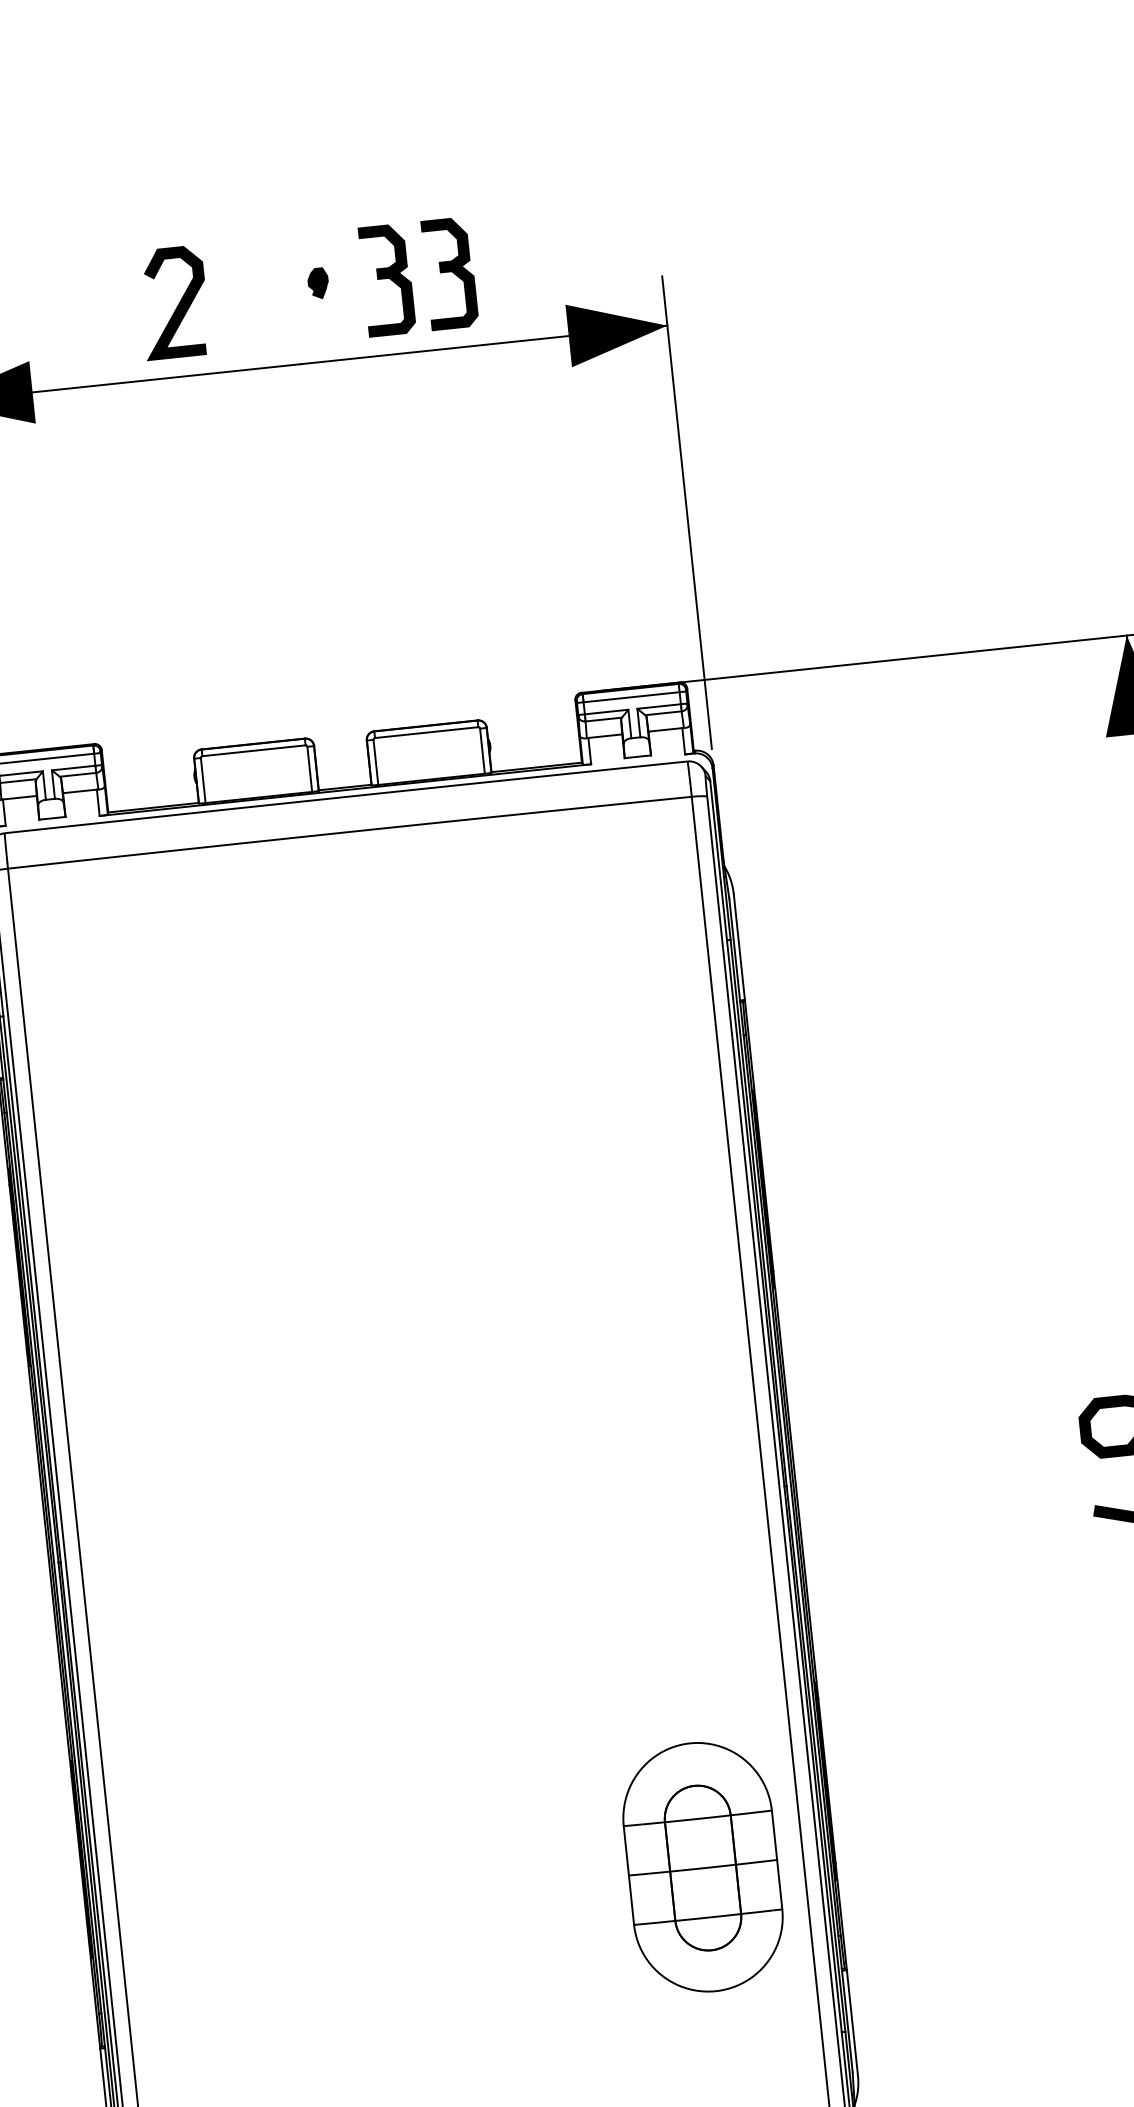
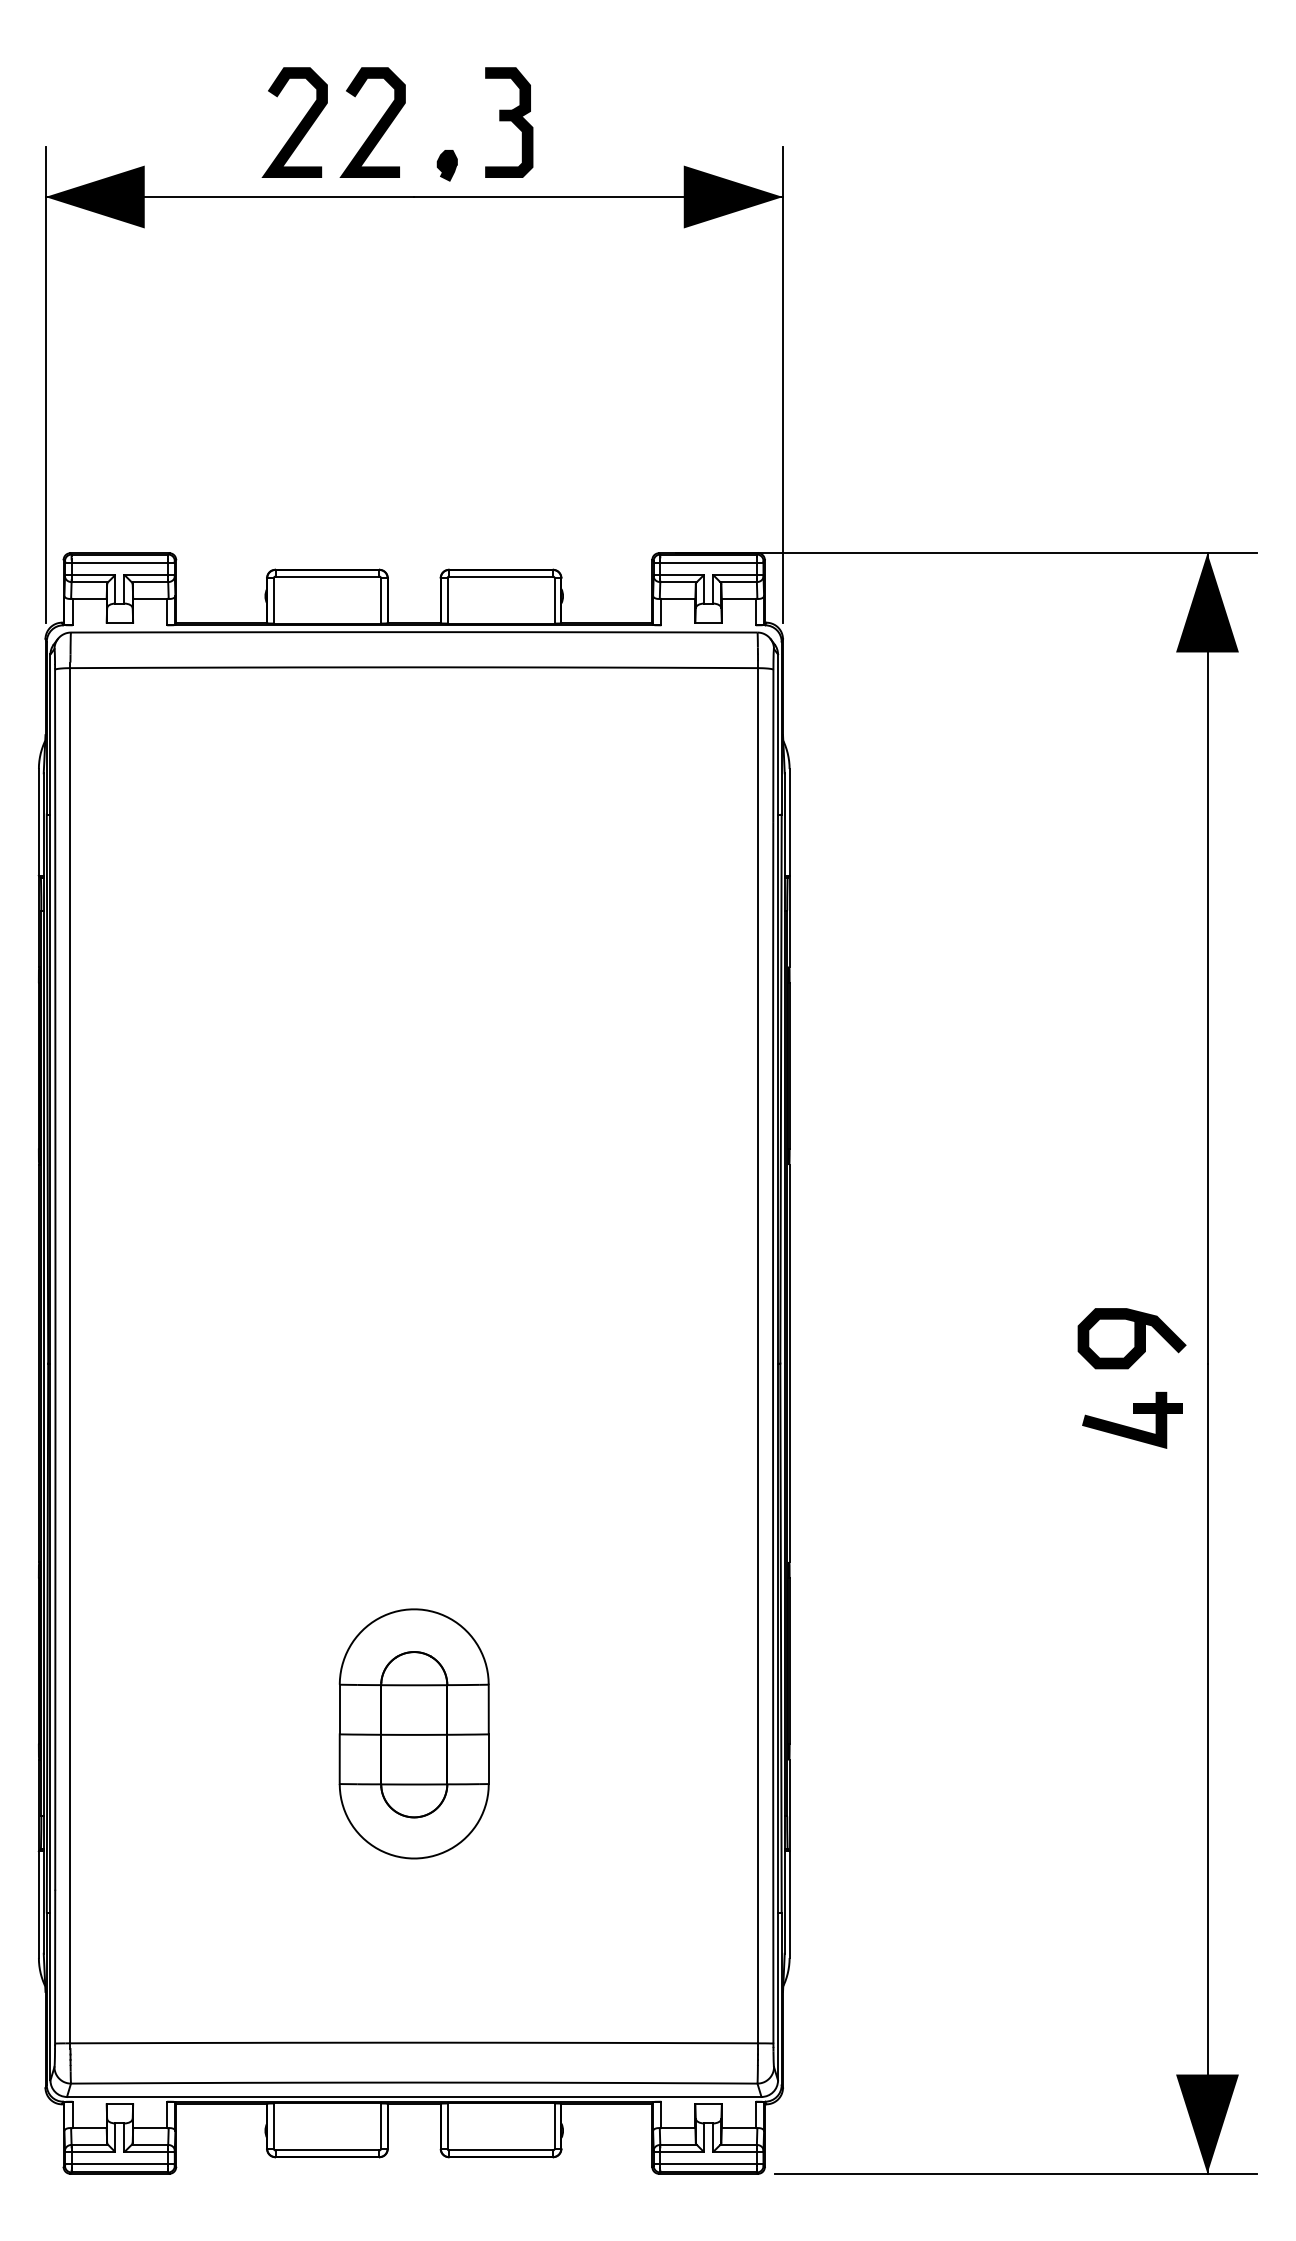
part: (450, 273) -> (572, 122), removed
part: (317, 283) -> (446, 165), moved
curve: (255, 296) -> (376, 124), added
part: (702, 1866) -> (413, 1733), moved

